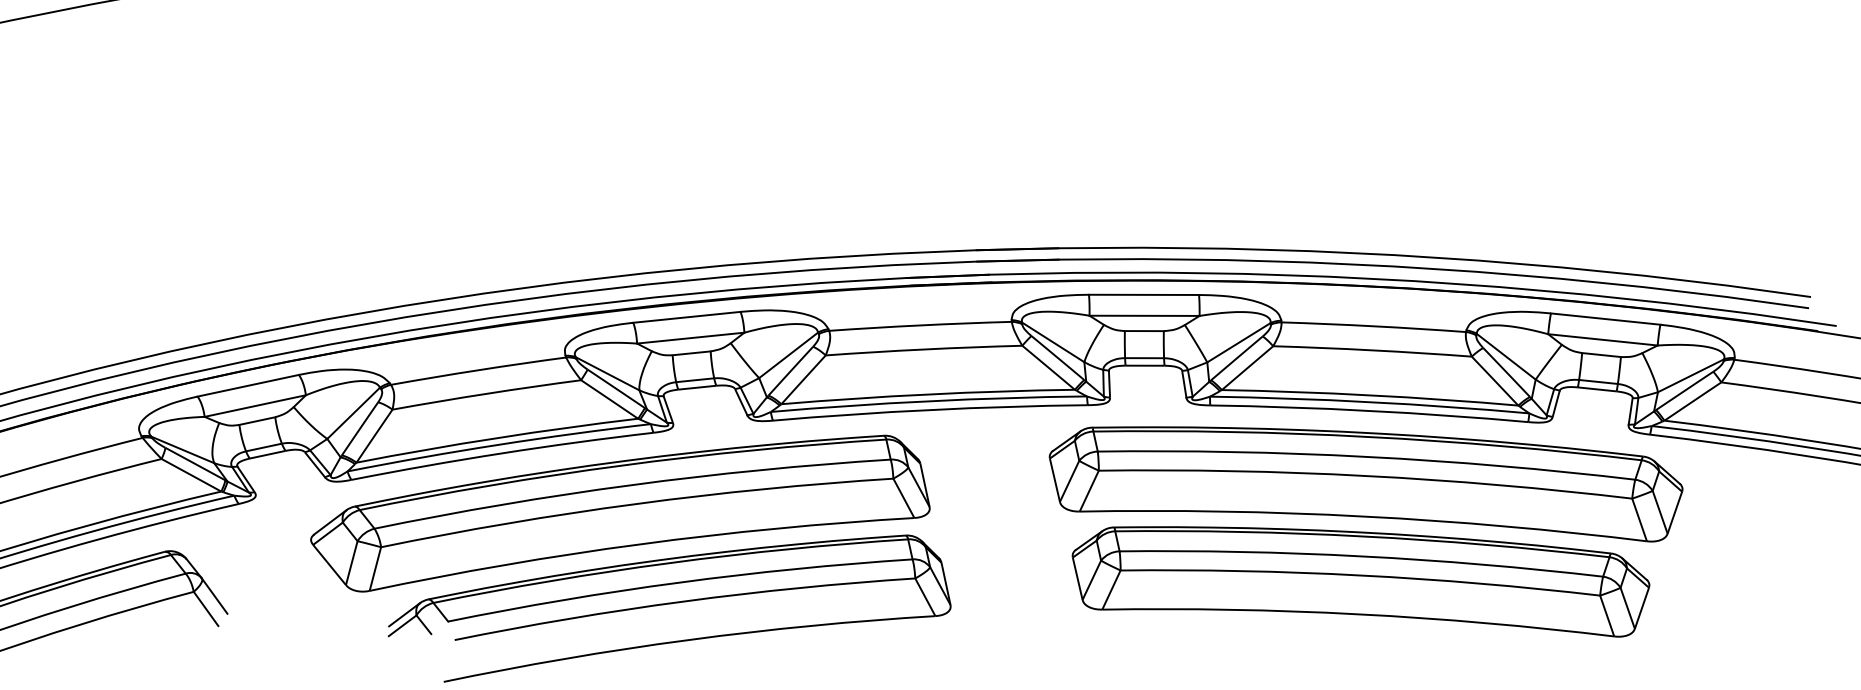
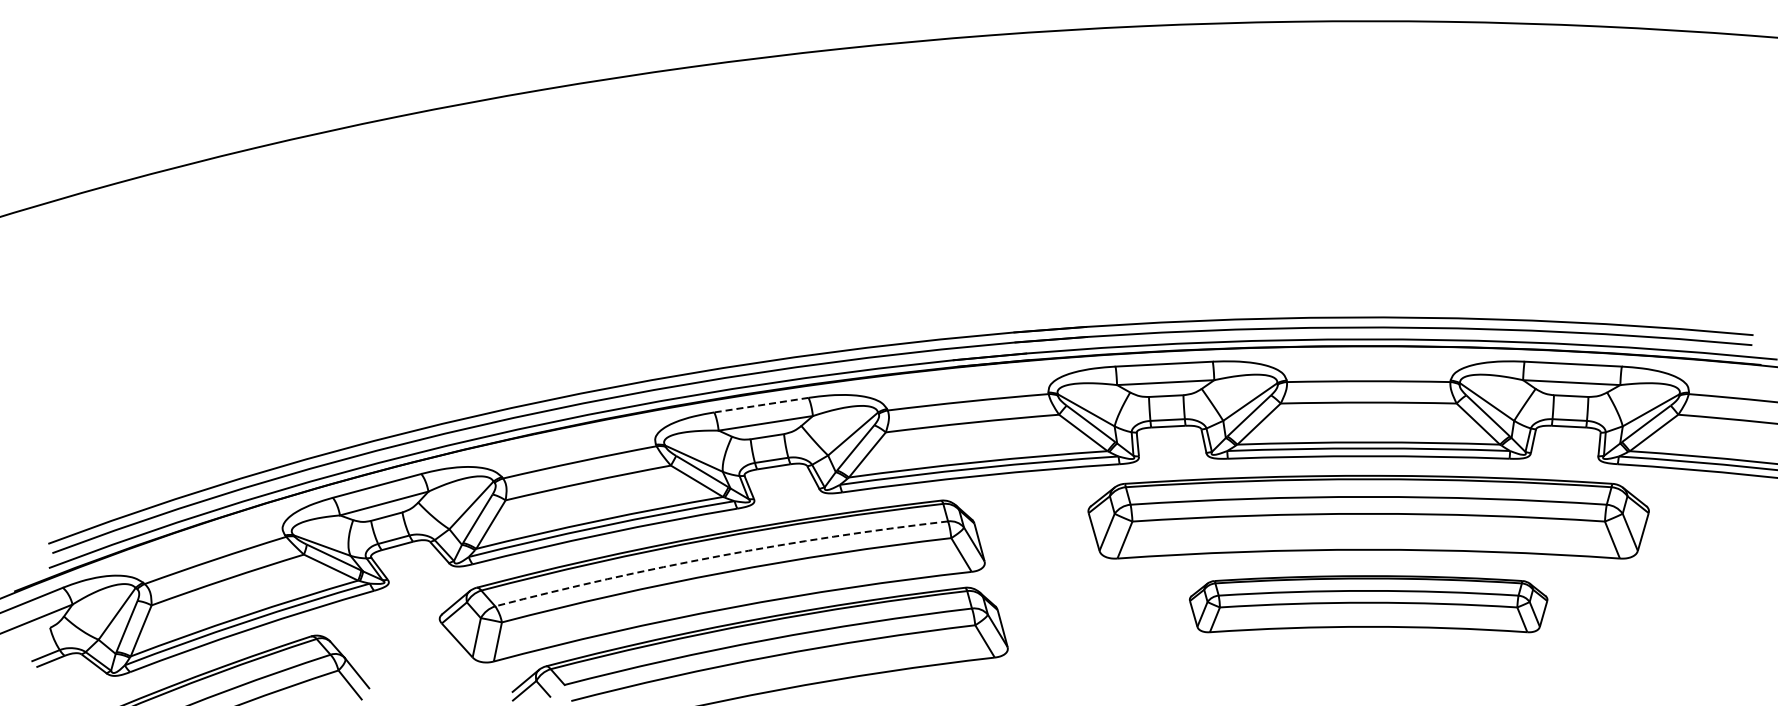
line: (686, 317) -> (761, 405), solid -> dashed
arc: (631, 484) -> (720, 555), solid -> dashed
part: (1360, 578) -> (1368, 604), size x0.7

